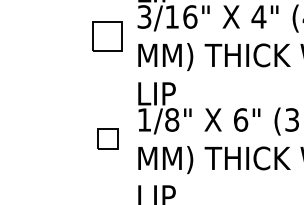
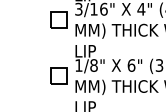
part: (107, 138) -> (58, 75), size x1.43

